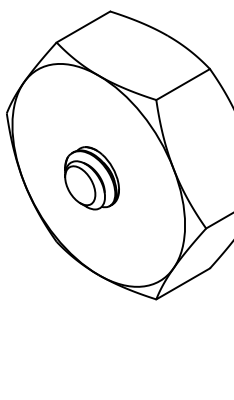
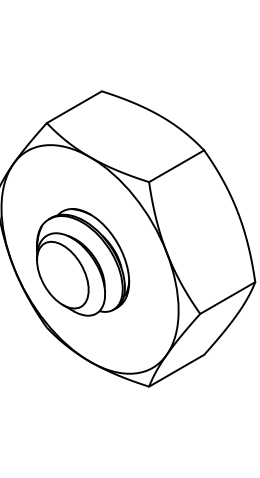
part: (92, 178) -> (83, 262), size x1.67

